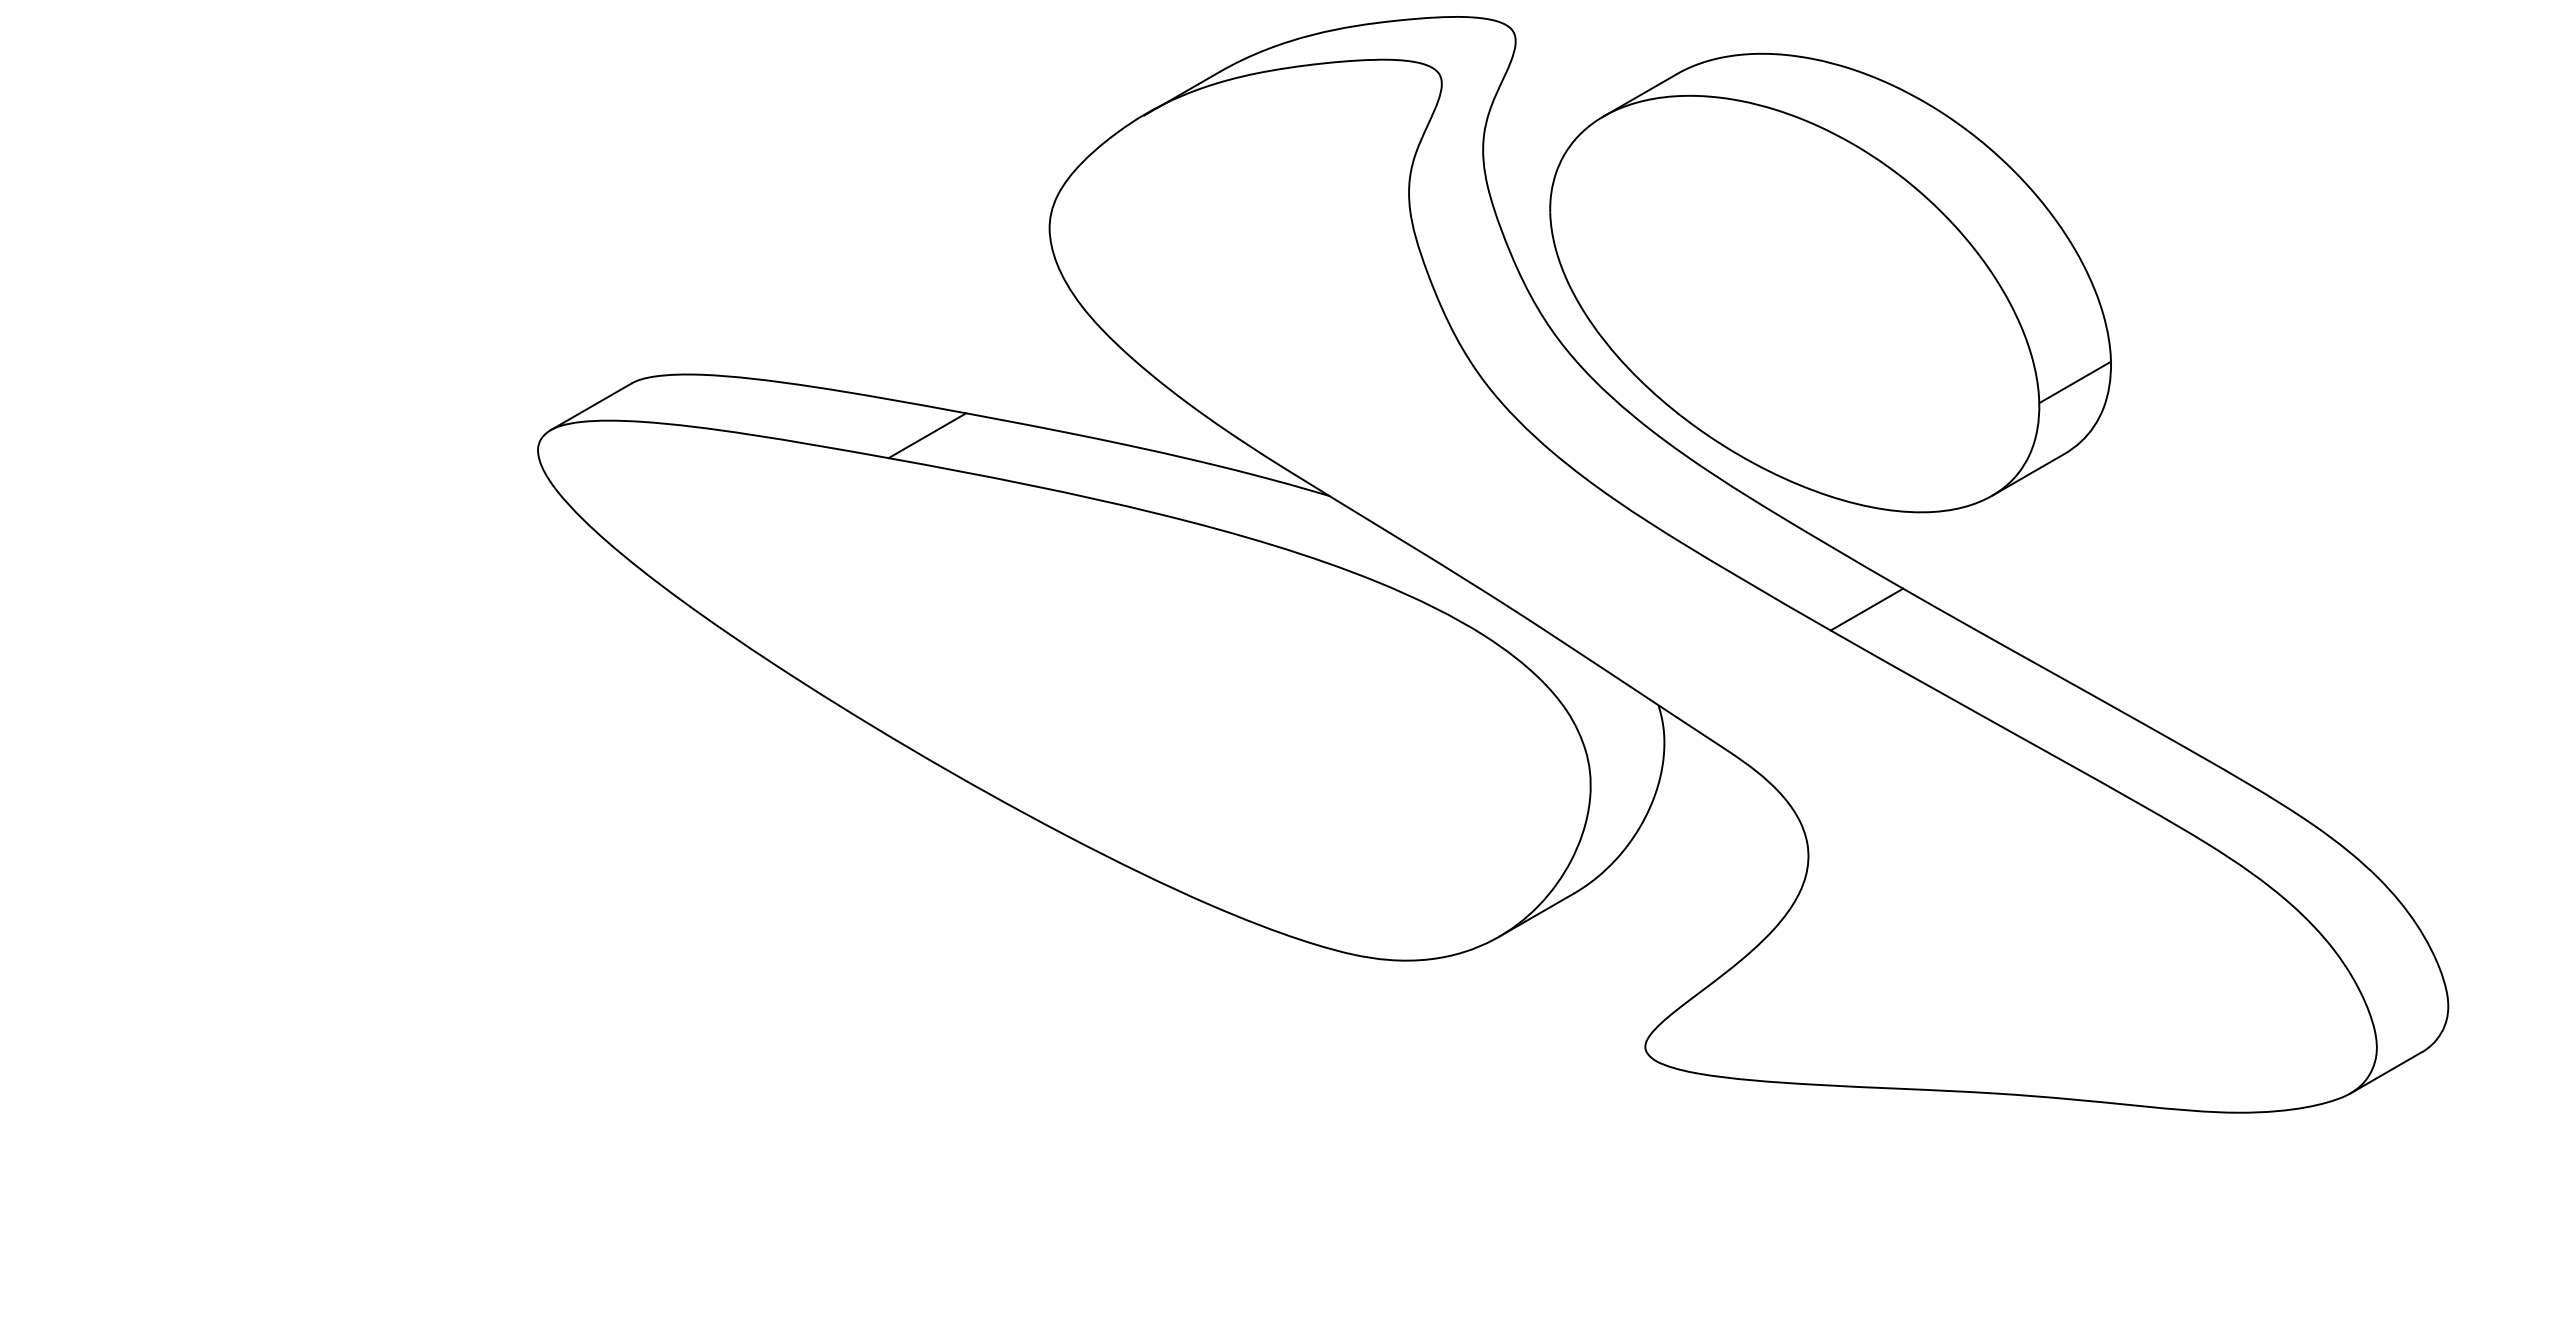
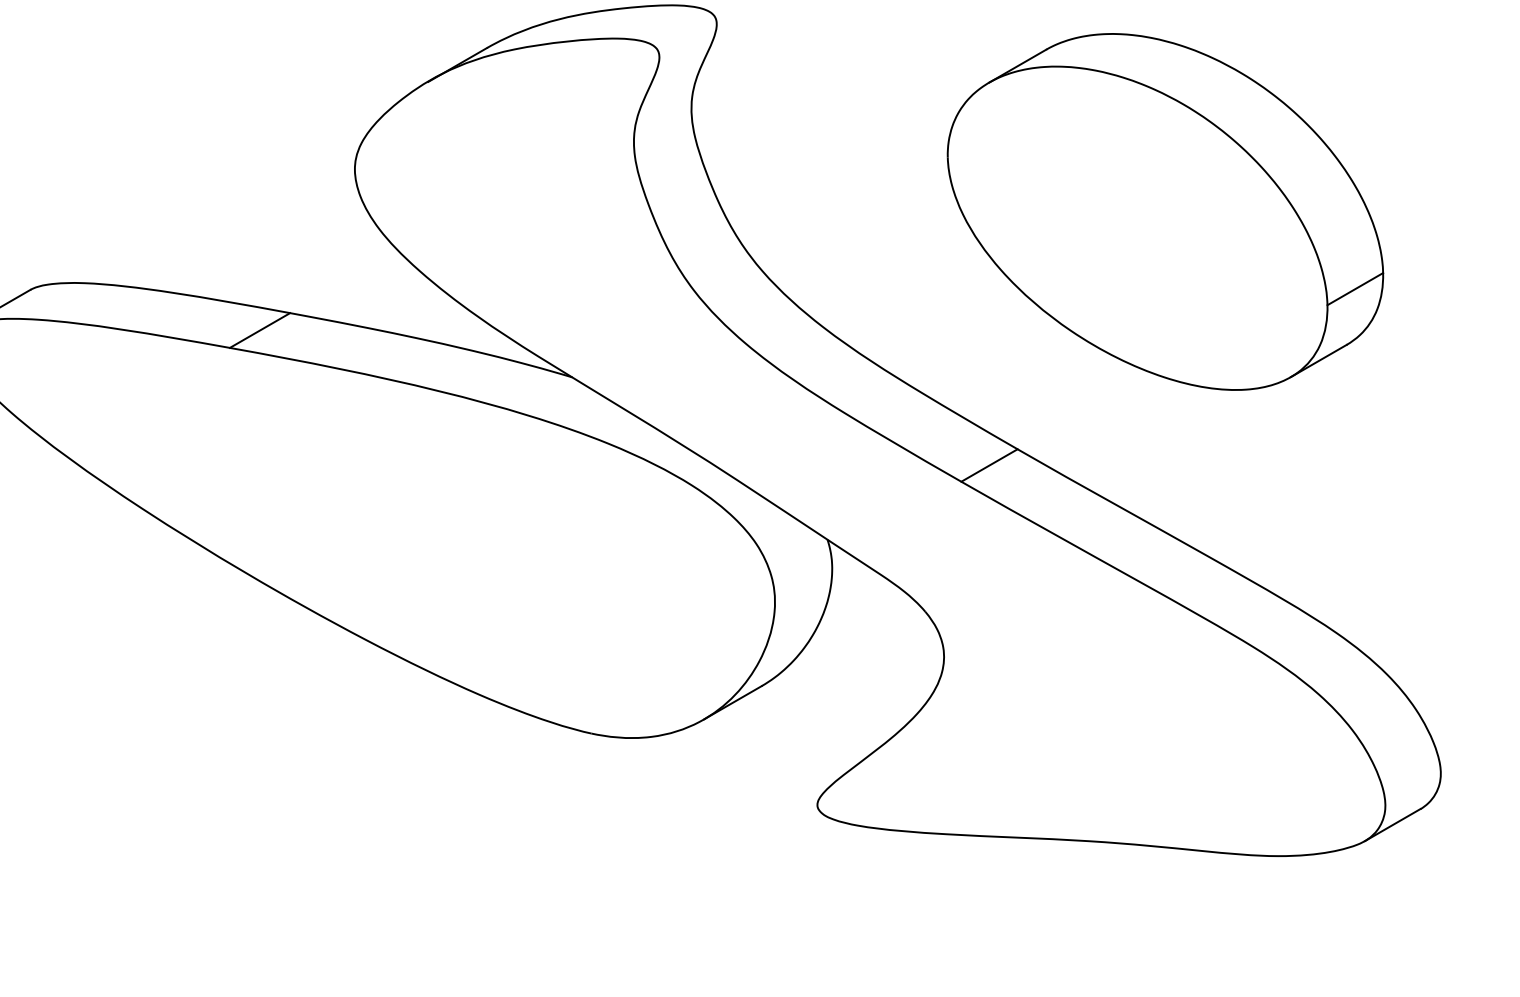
part: (1830, 282) -> (1165, 211), moved

